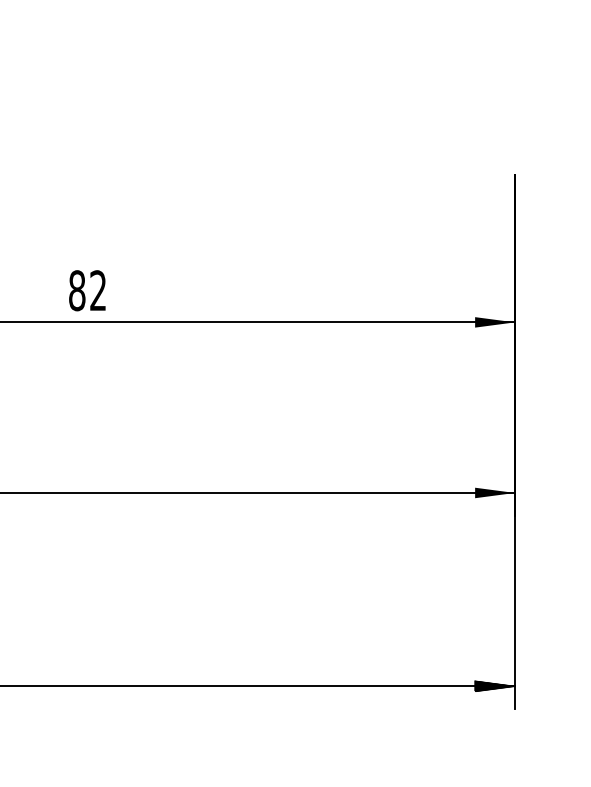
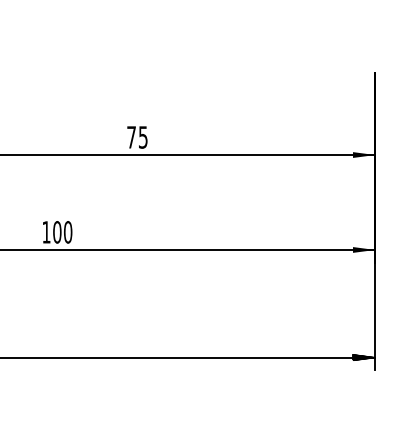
text: (87, 290) -> (137, 137), 82 -> 75

